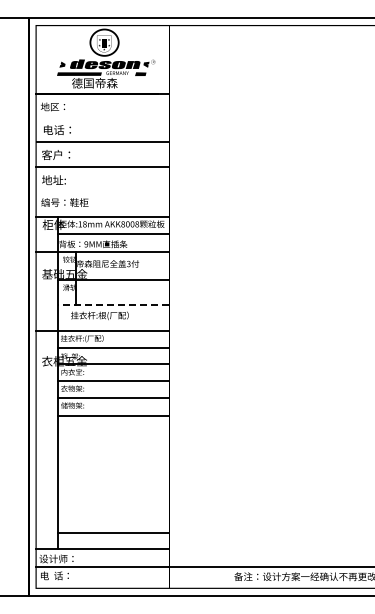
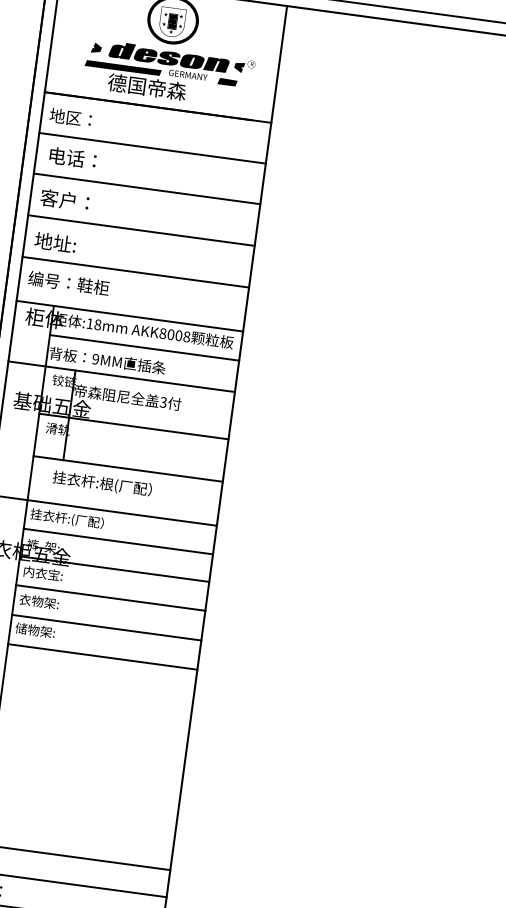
line: (102, 118) -> (152, 148), added
line: (102, 191) -> (135, 273), added
line: (113, 305) -> (127, 469), dashed -> solid

